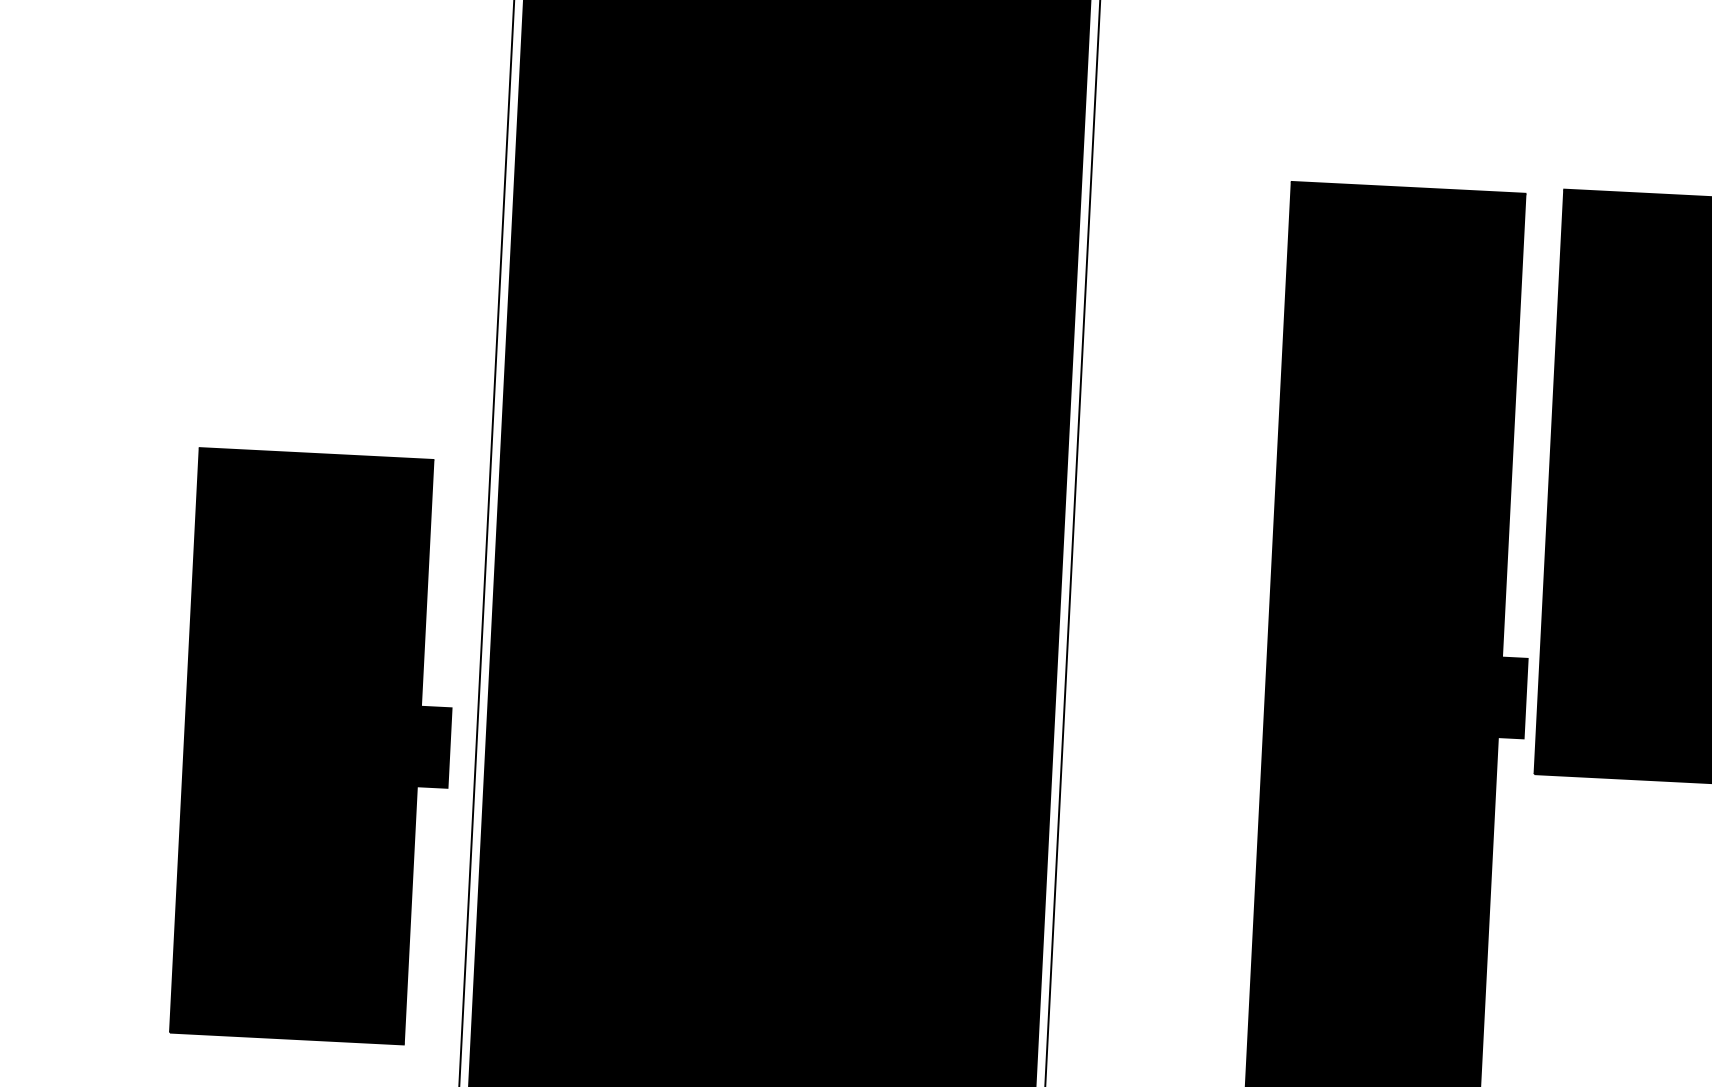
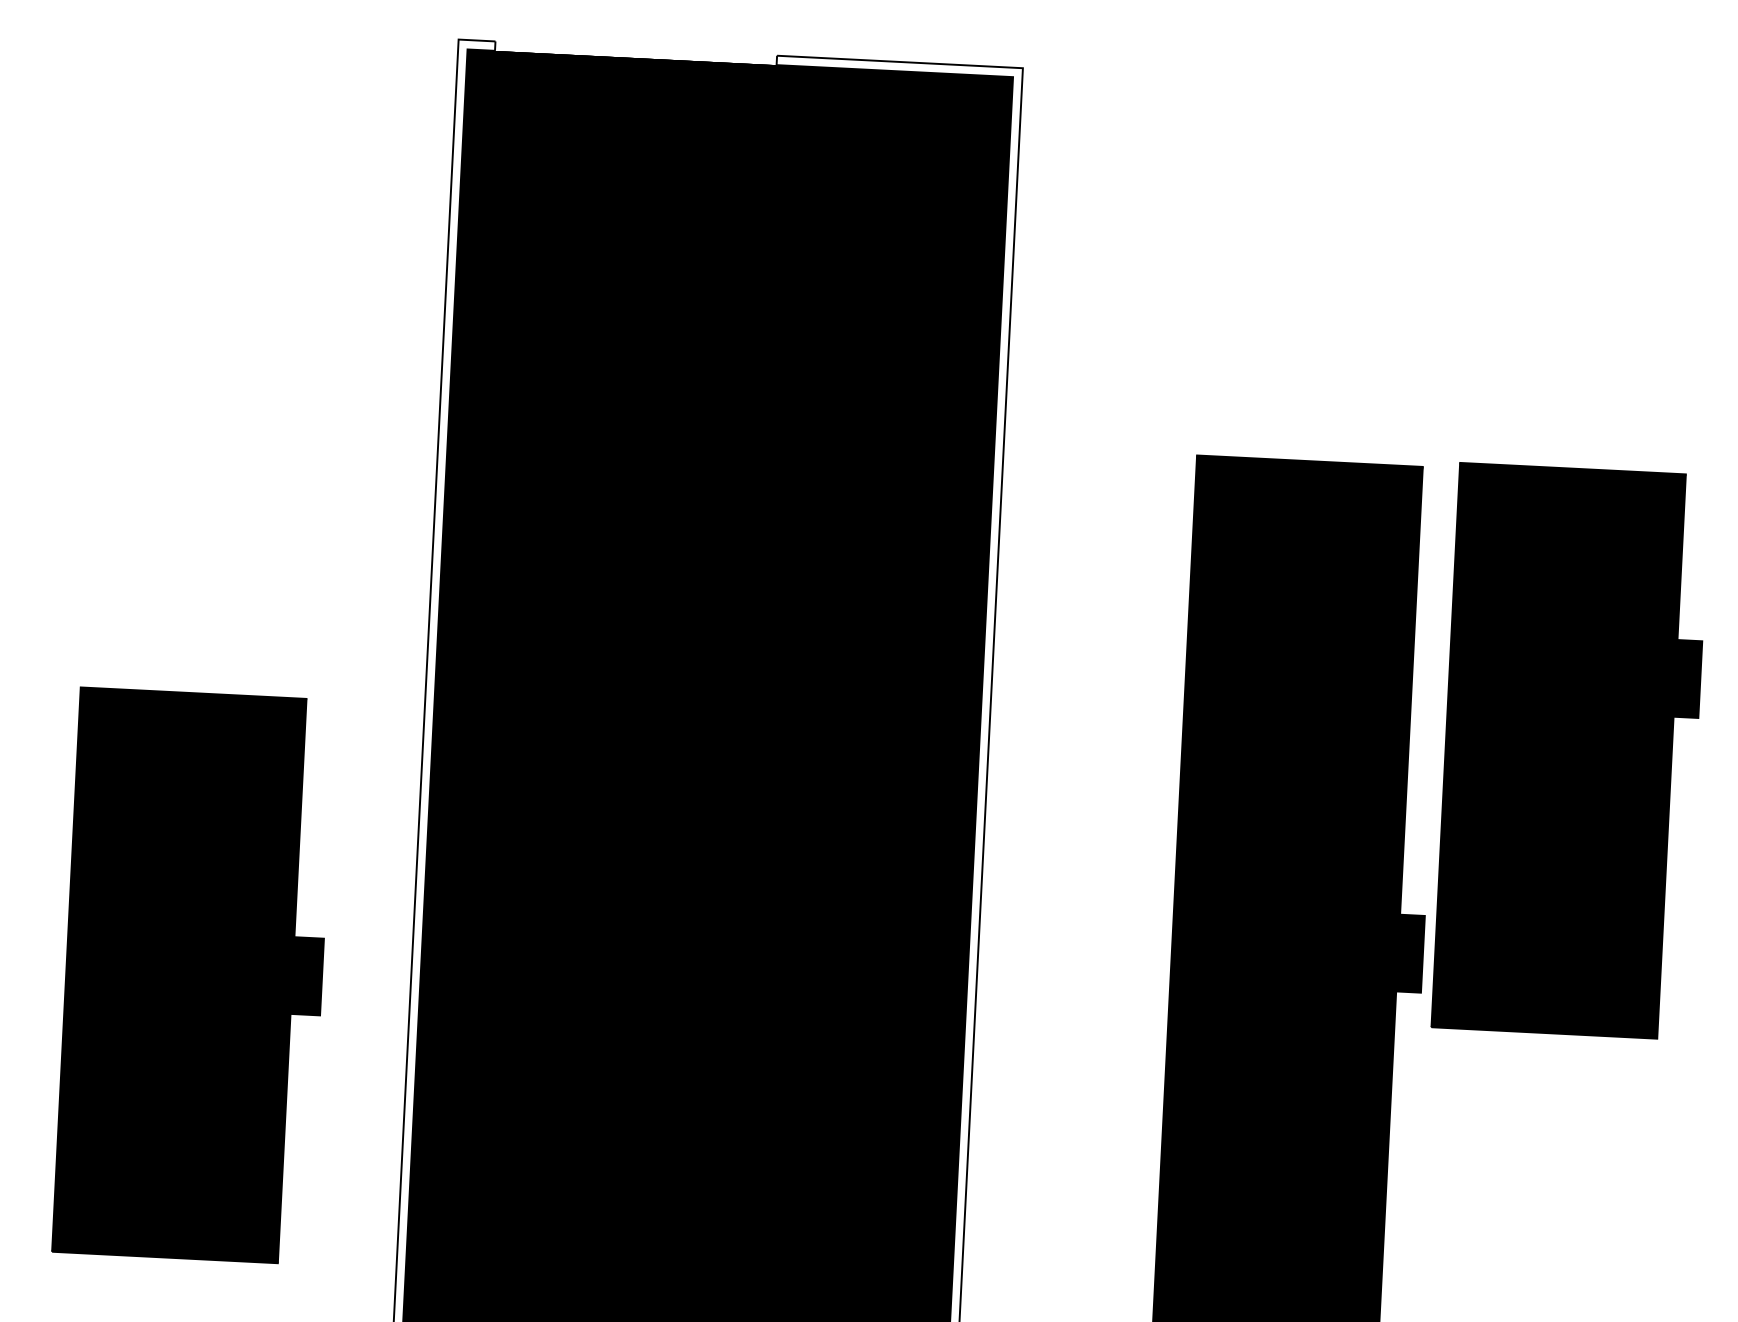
part: (310, 746) -> (187, 975), moved

